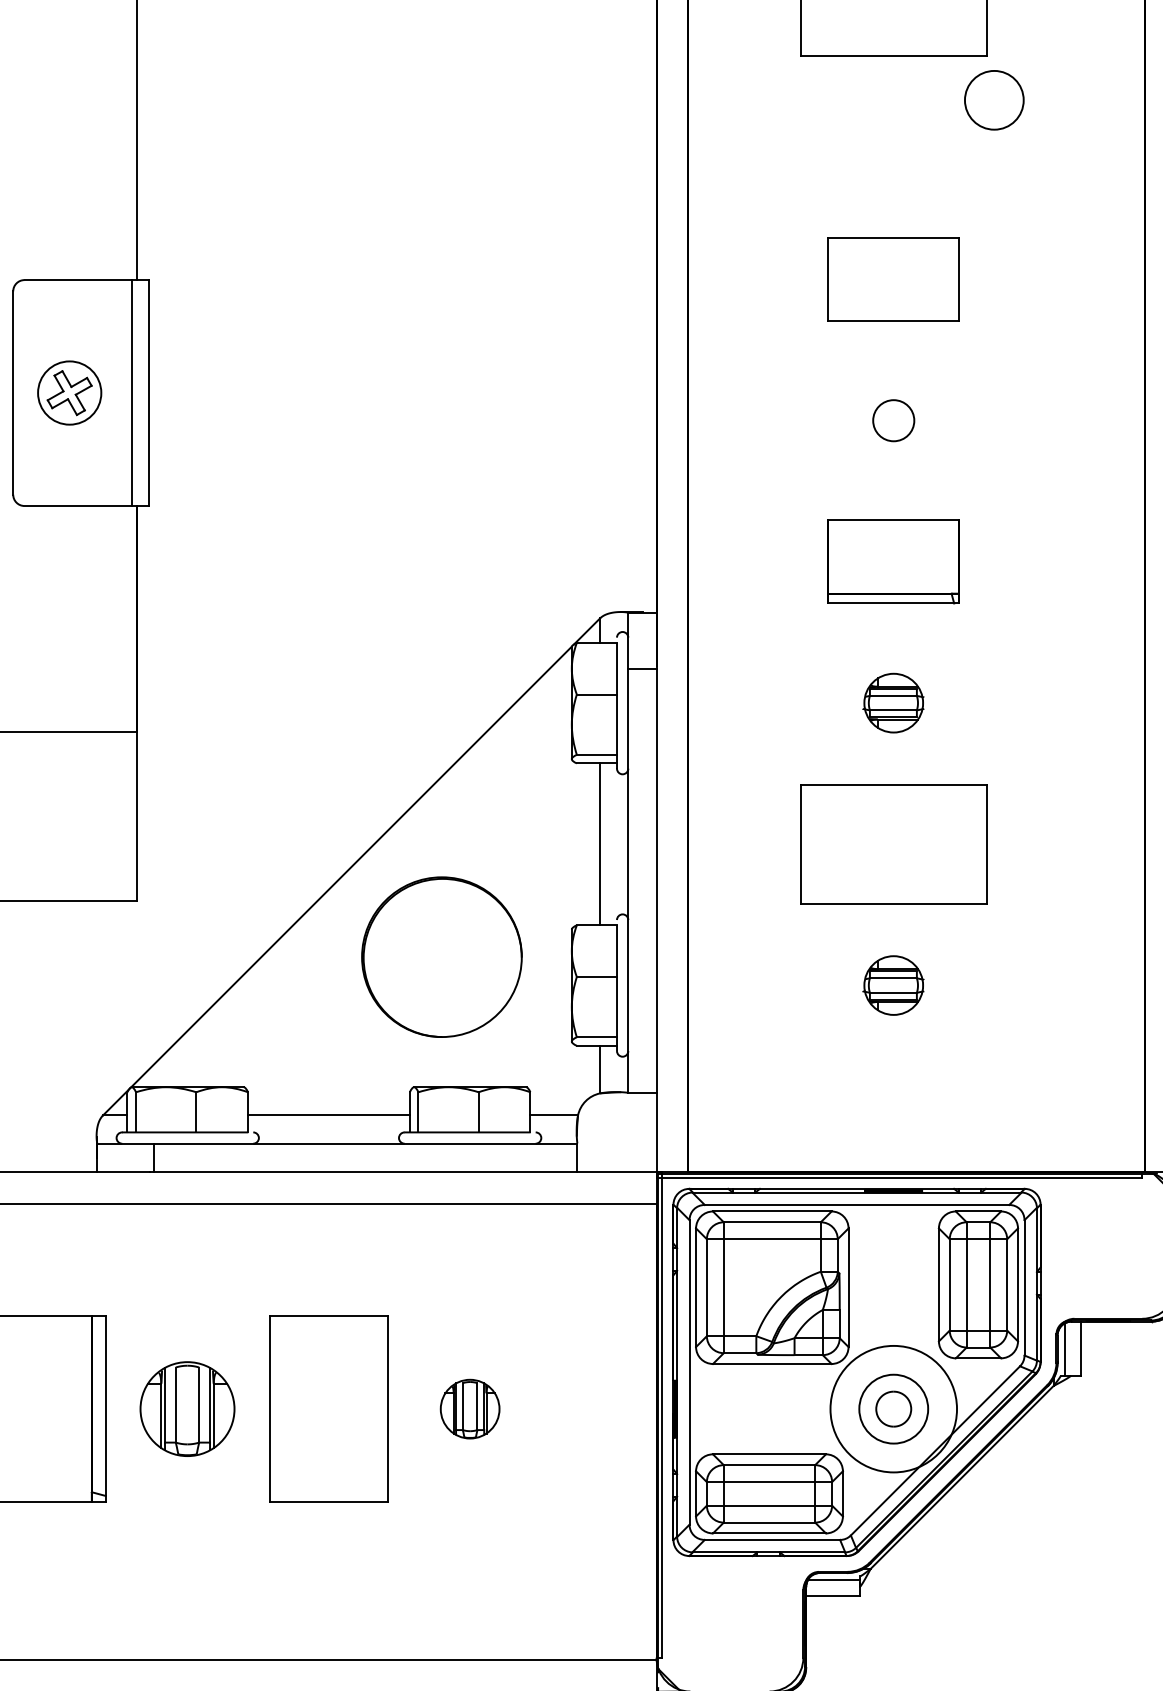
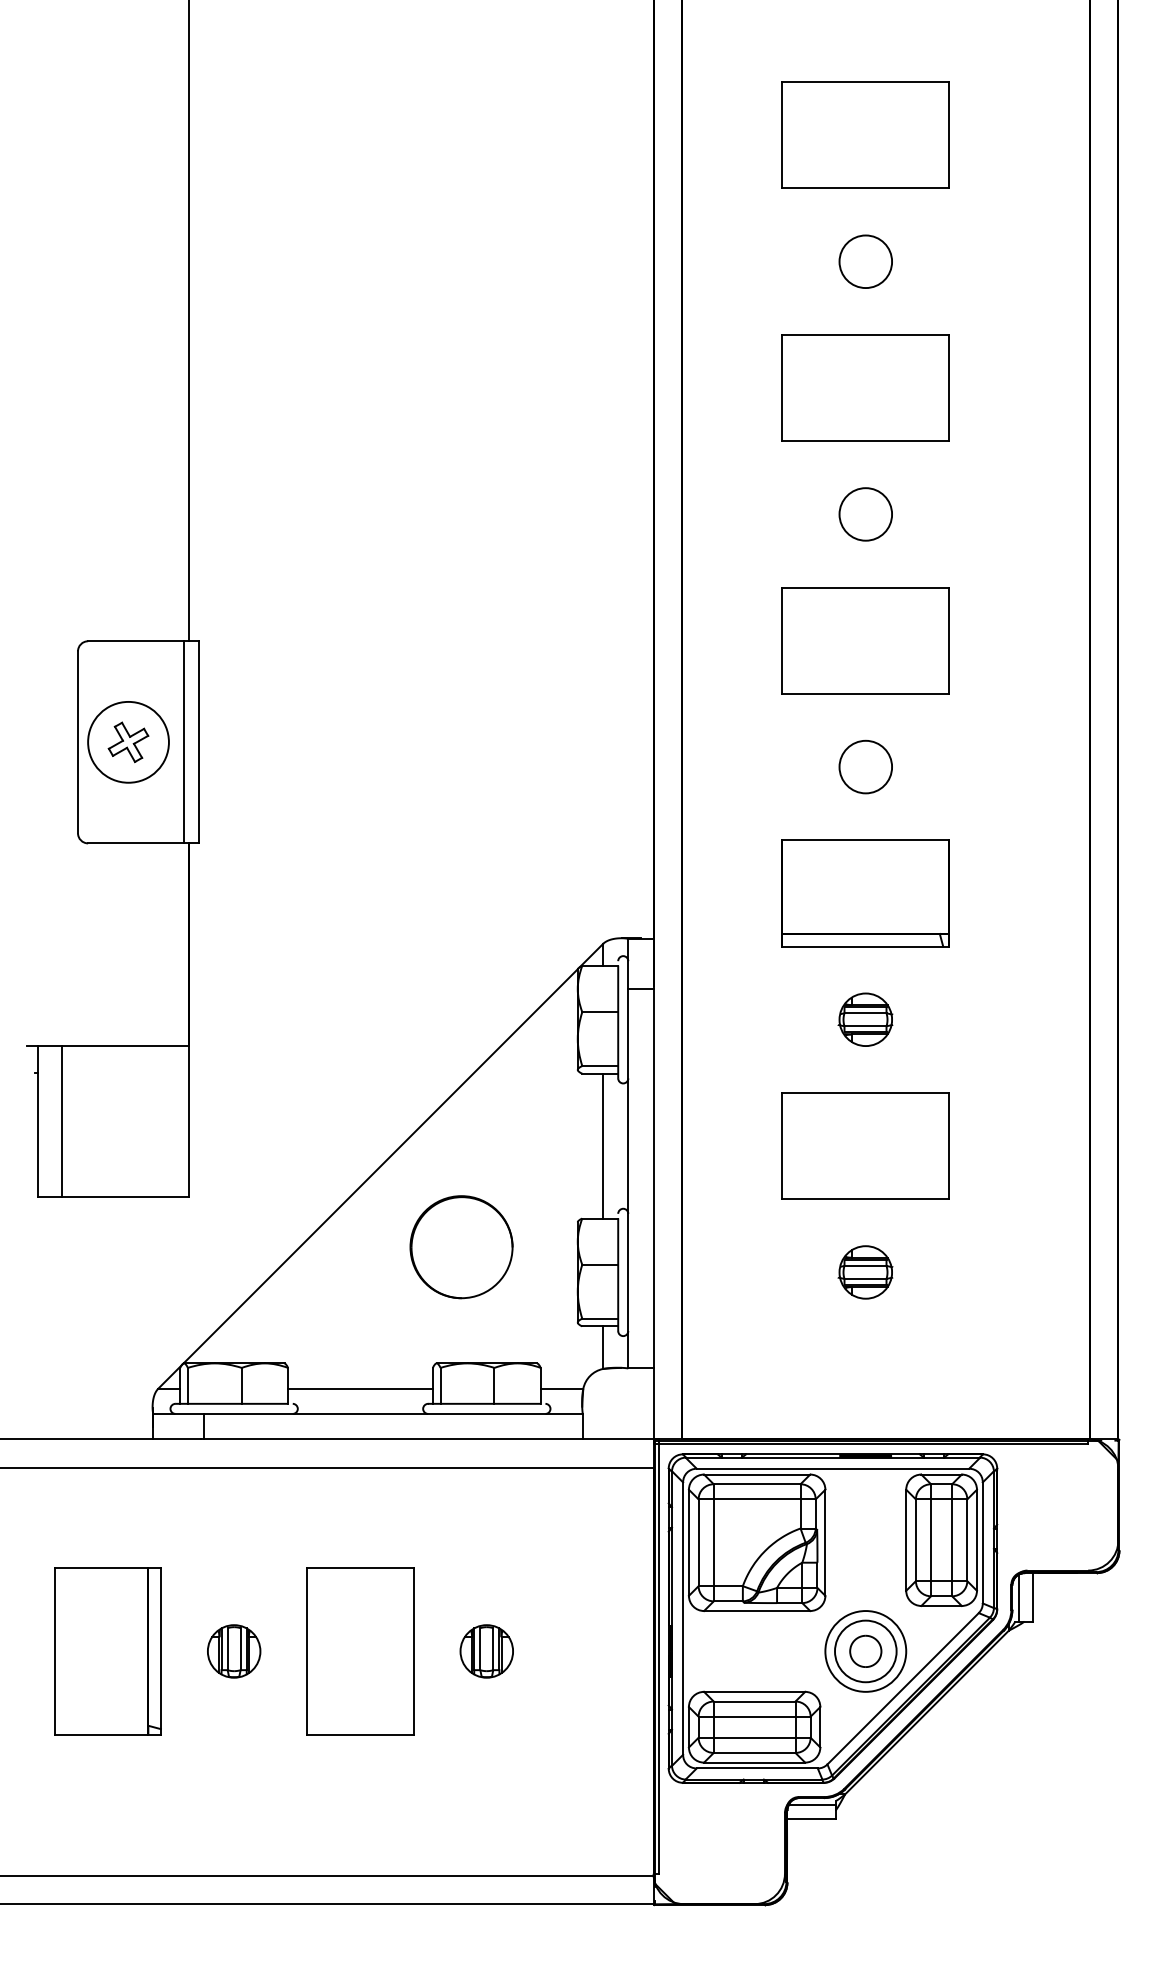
circle: (993, 100) -> (865, 514), moved
part: (893, 279) -> (865, 640), size x1.43
circle: (69, 392) -> (128, 741), size x1.43
circle: (893, 420) -> (865, 766), size x1.43
part: (893, 562) -> (865, 893), size x1.43
circle: (441, 957) -> (461, 1247), size x0.71
part: (188, 1409) -> (234, 1651), size x0.62
circle: (893, 1409) -> (865, 1651), size x0.71

